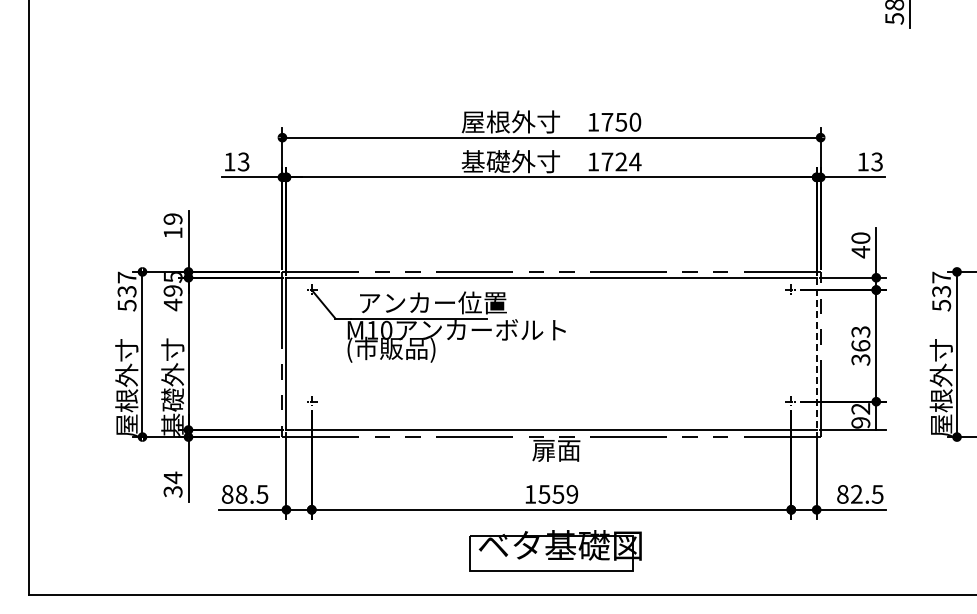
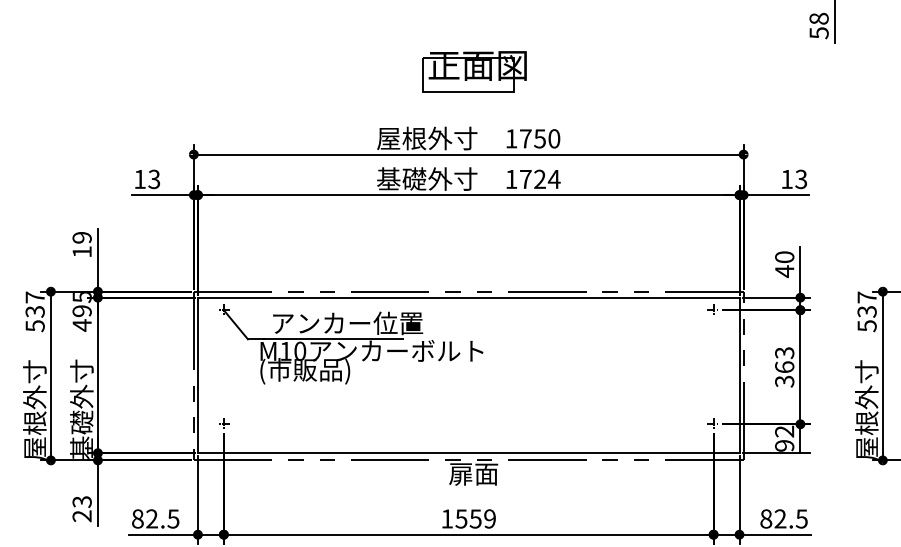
part: (557, 56) -> (474, 71), added
line: (816, 354) -> (739, 376), dashed -> solid
text: (172, 484) -> (81, 508), 34 -> 23
text: (241, 494) -> (152, 519), 88.5 -> 82.5

